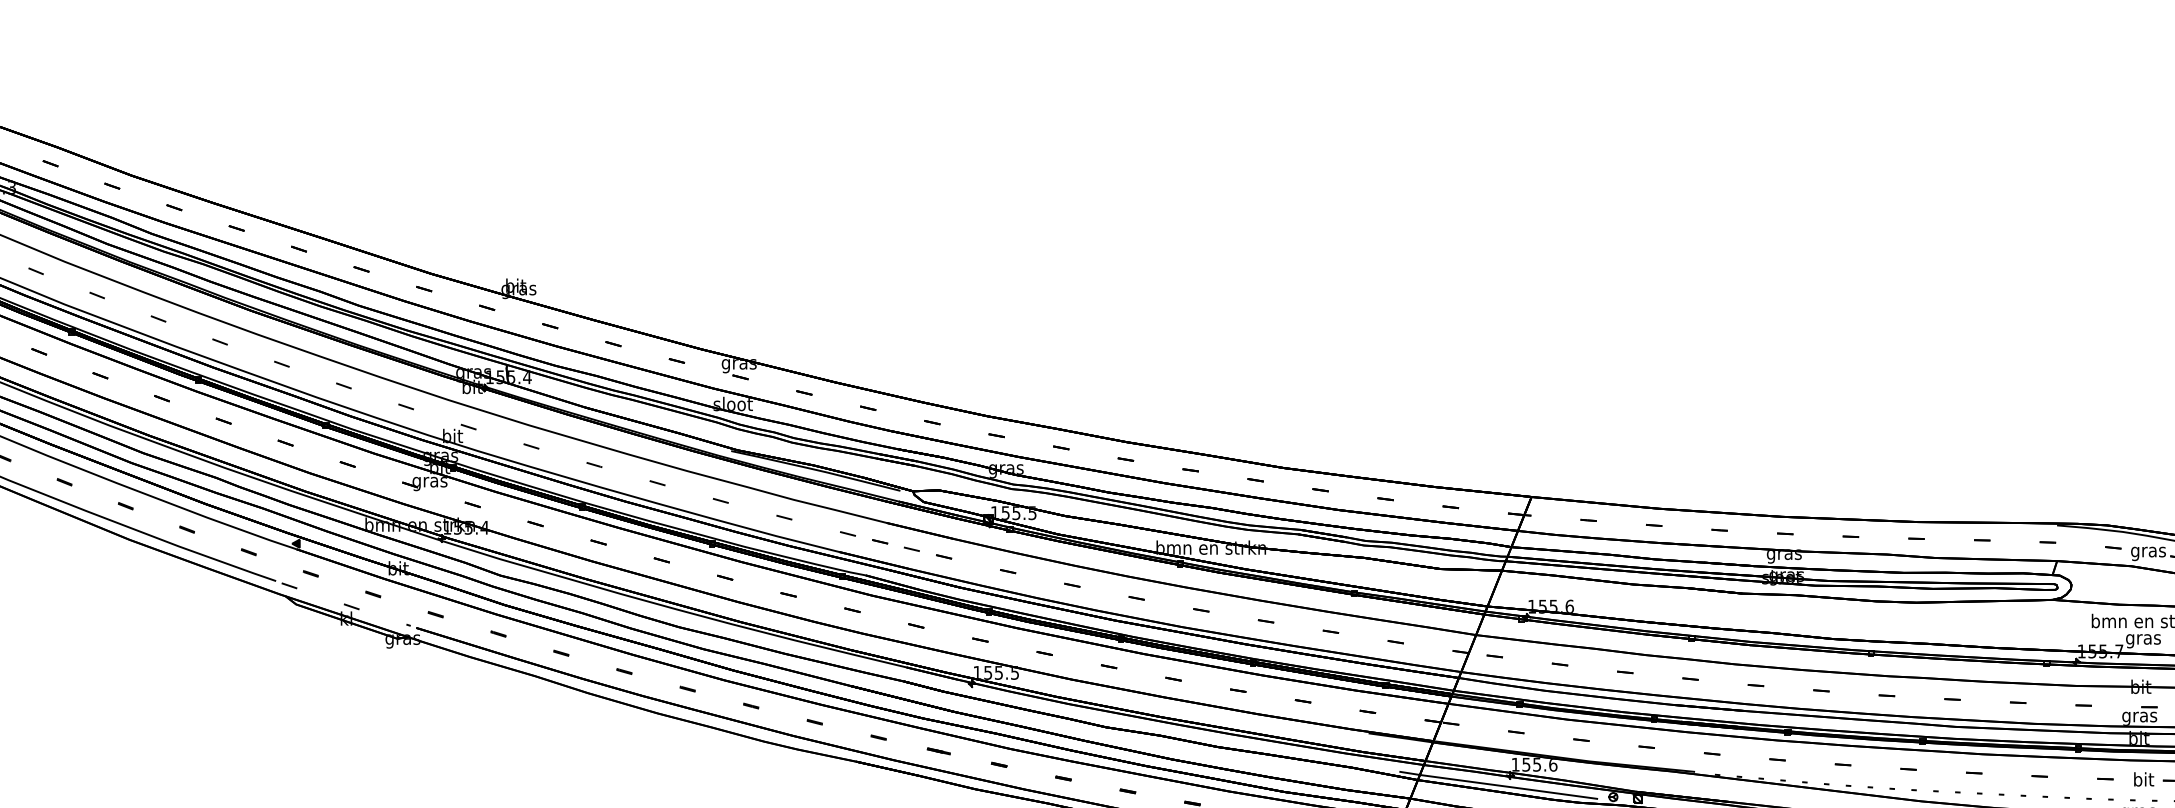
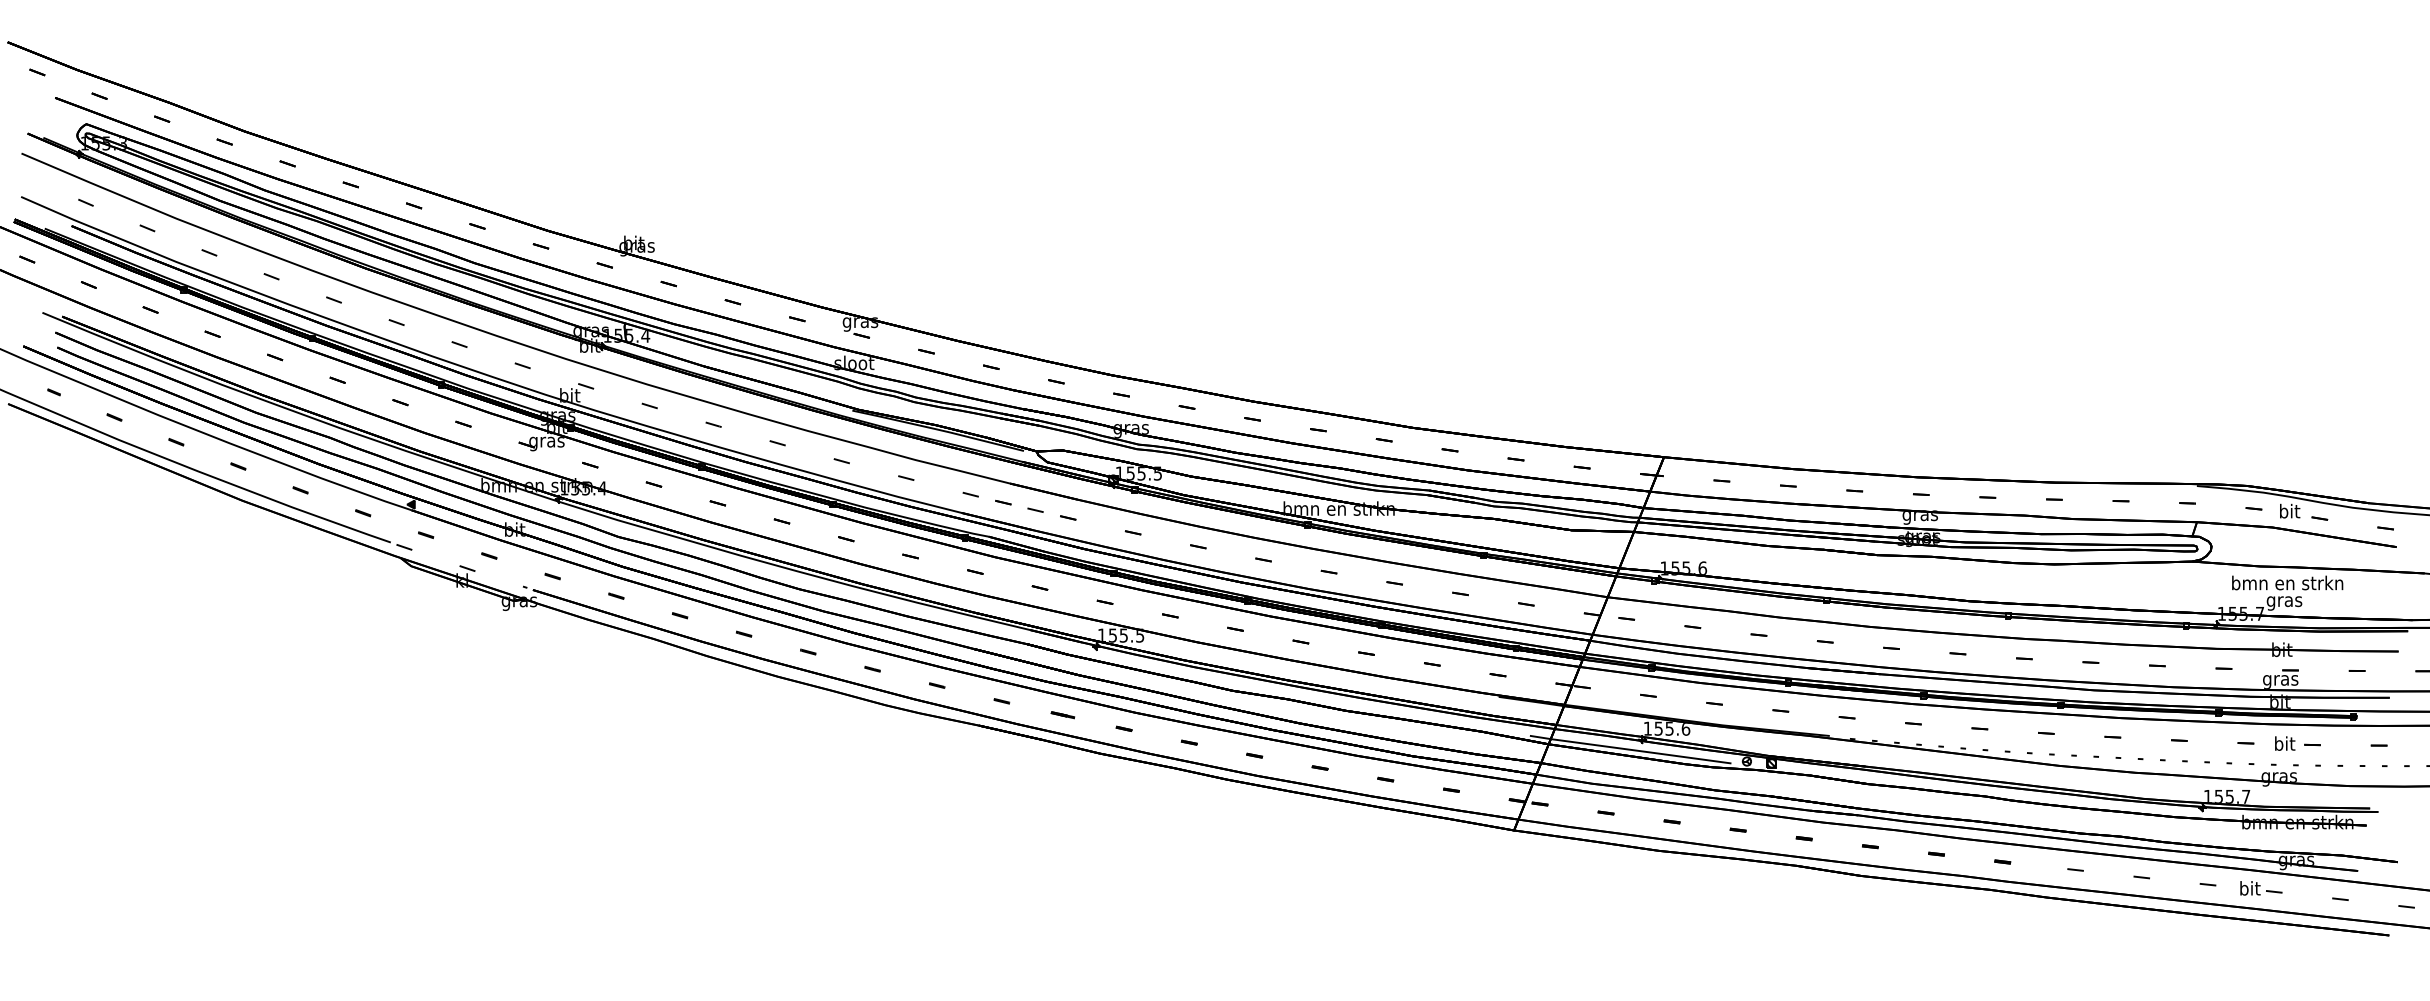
text: (2148, 551) -> (2289, 512), gras -> bit

